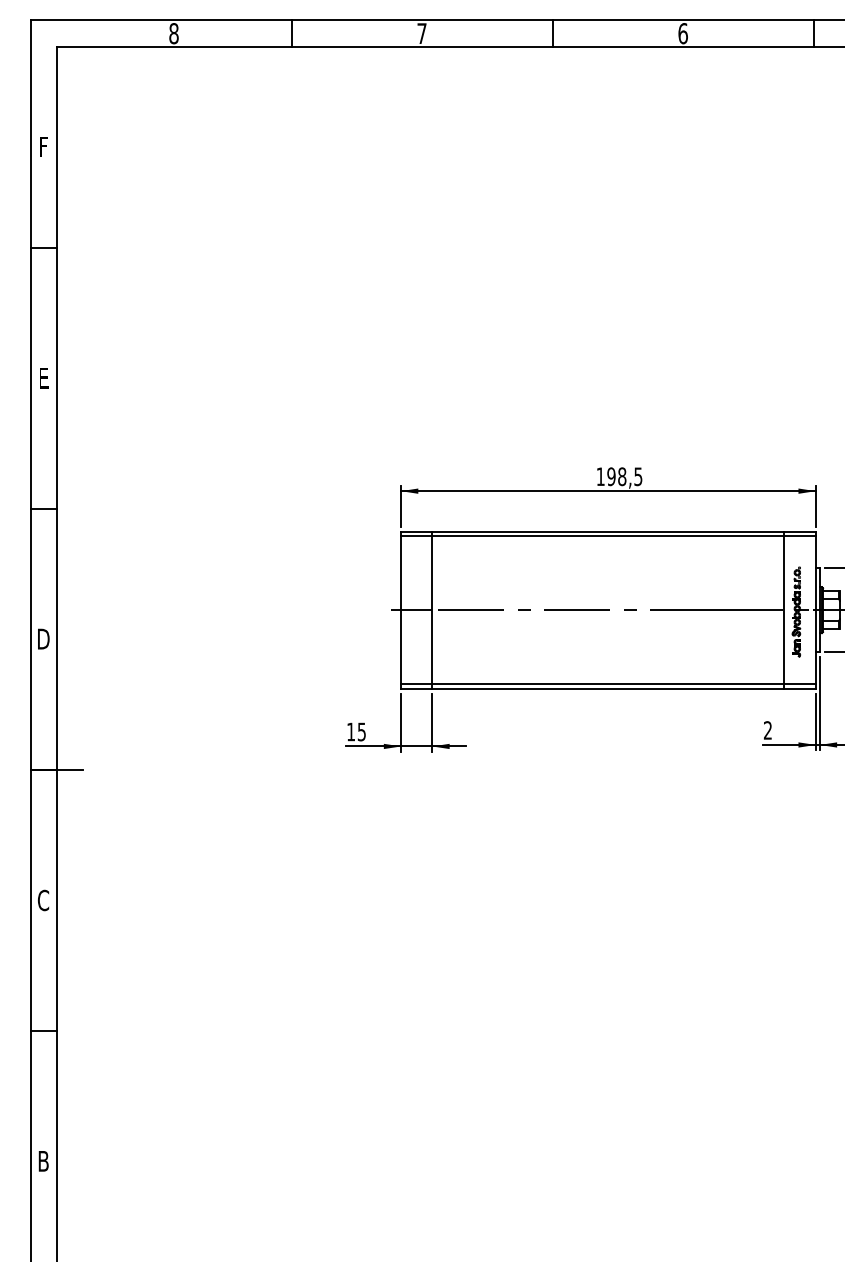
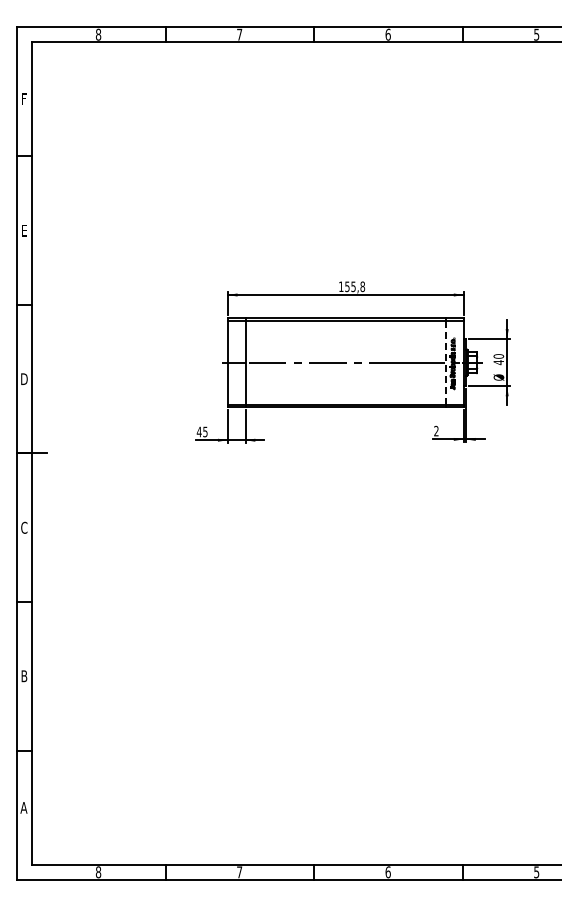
text: (625, 476) -> (355, 286), 198,5 -> 155,8
line: (783, 611) -> (445, 363), solid -> dashed
text: (349, 731) -> (198, 431), 15 -> 45

